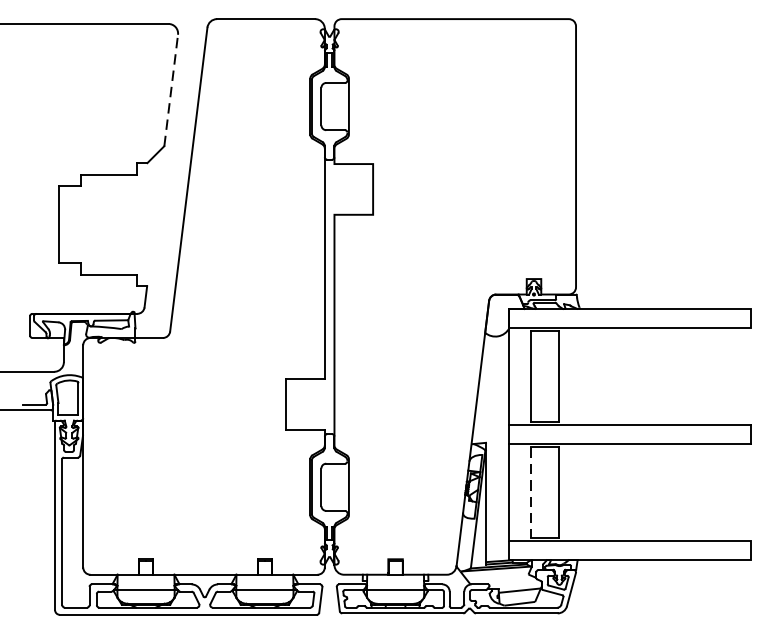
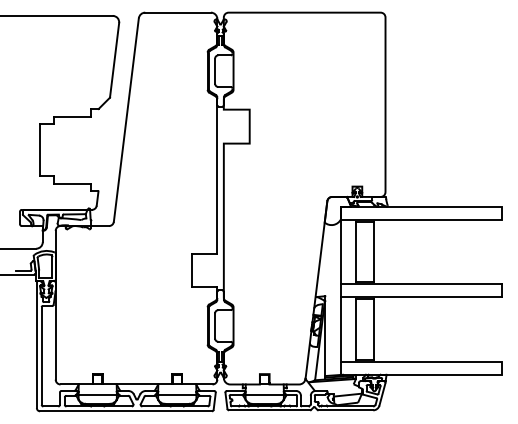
line: (171, 90) -> (114, 60), dashed -> solid
line: (531, 494) -> (355, 330), dashed -> solid

